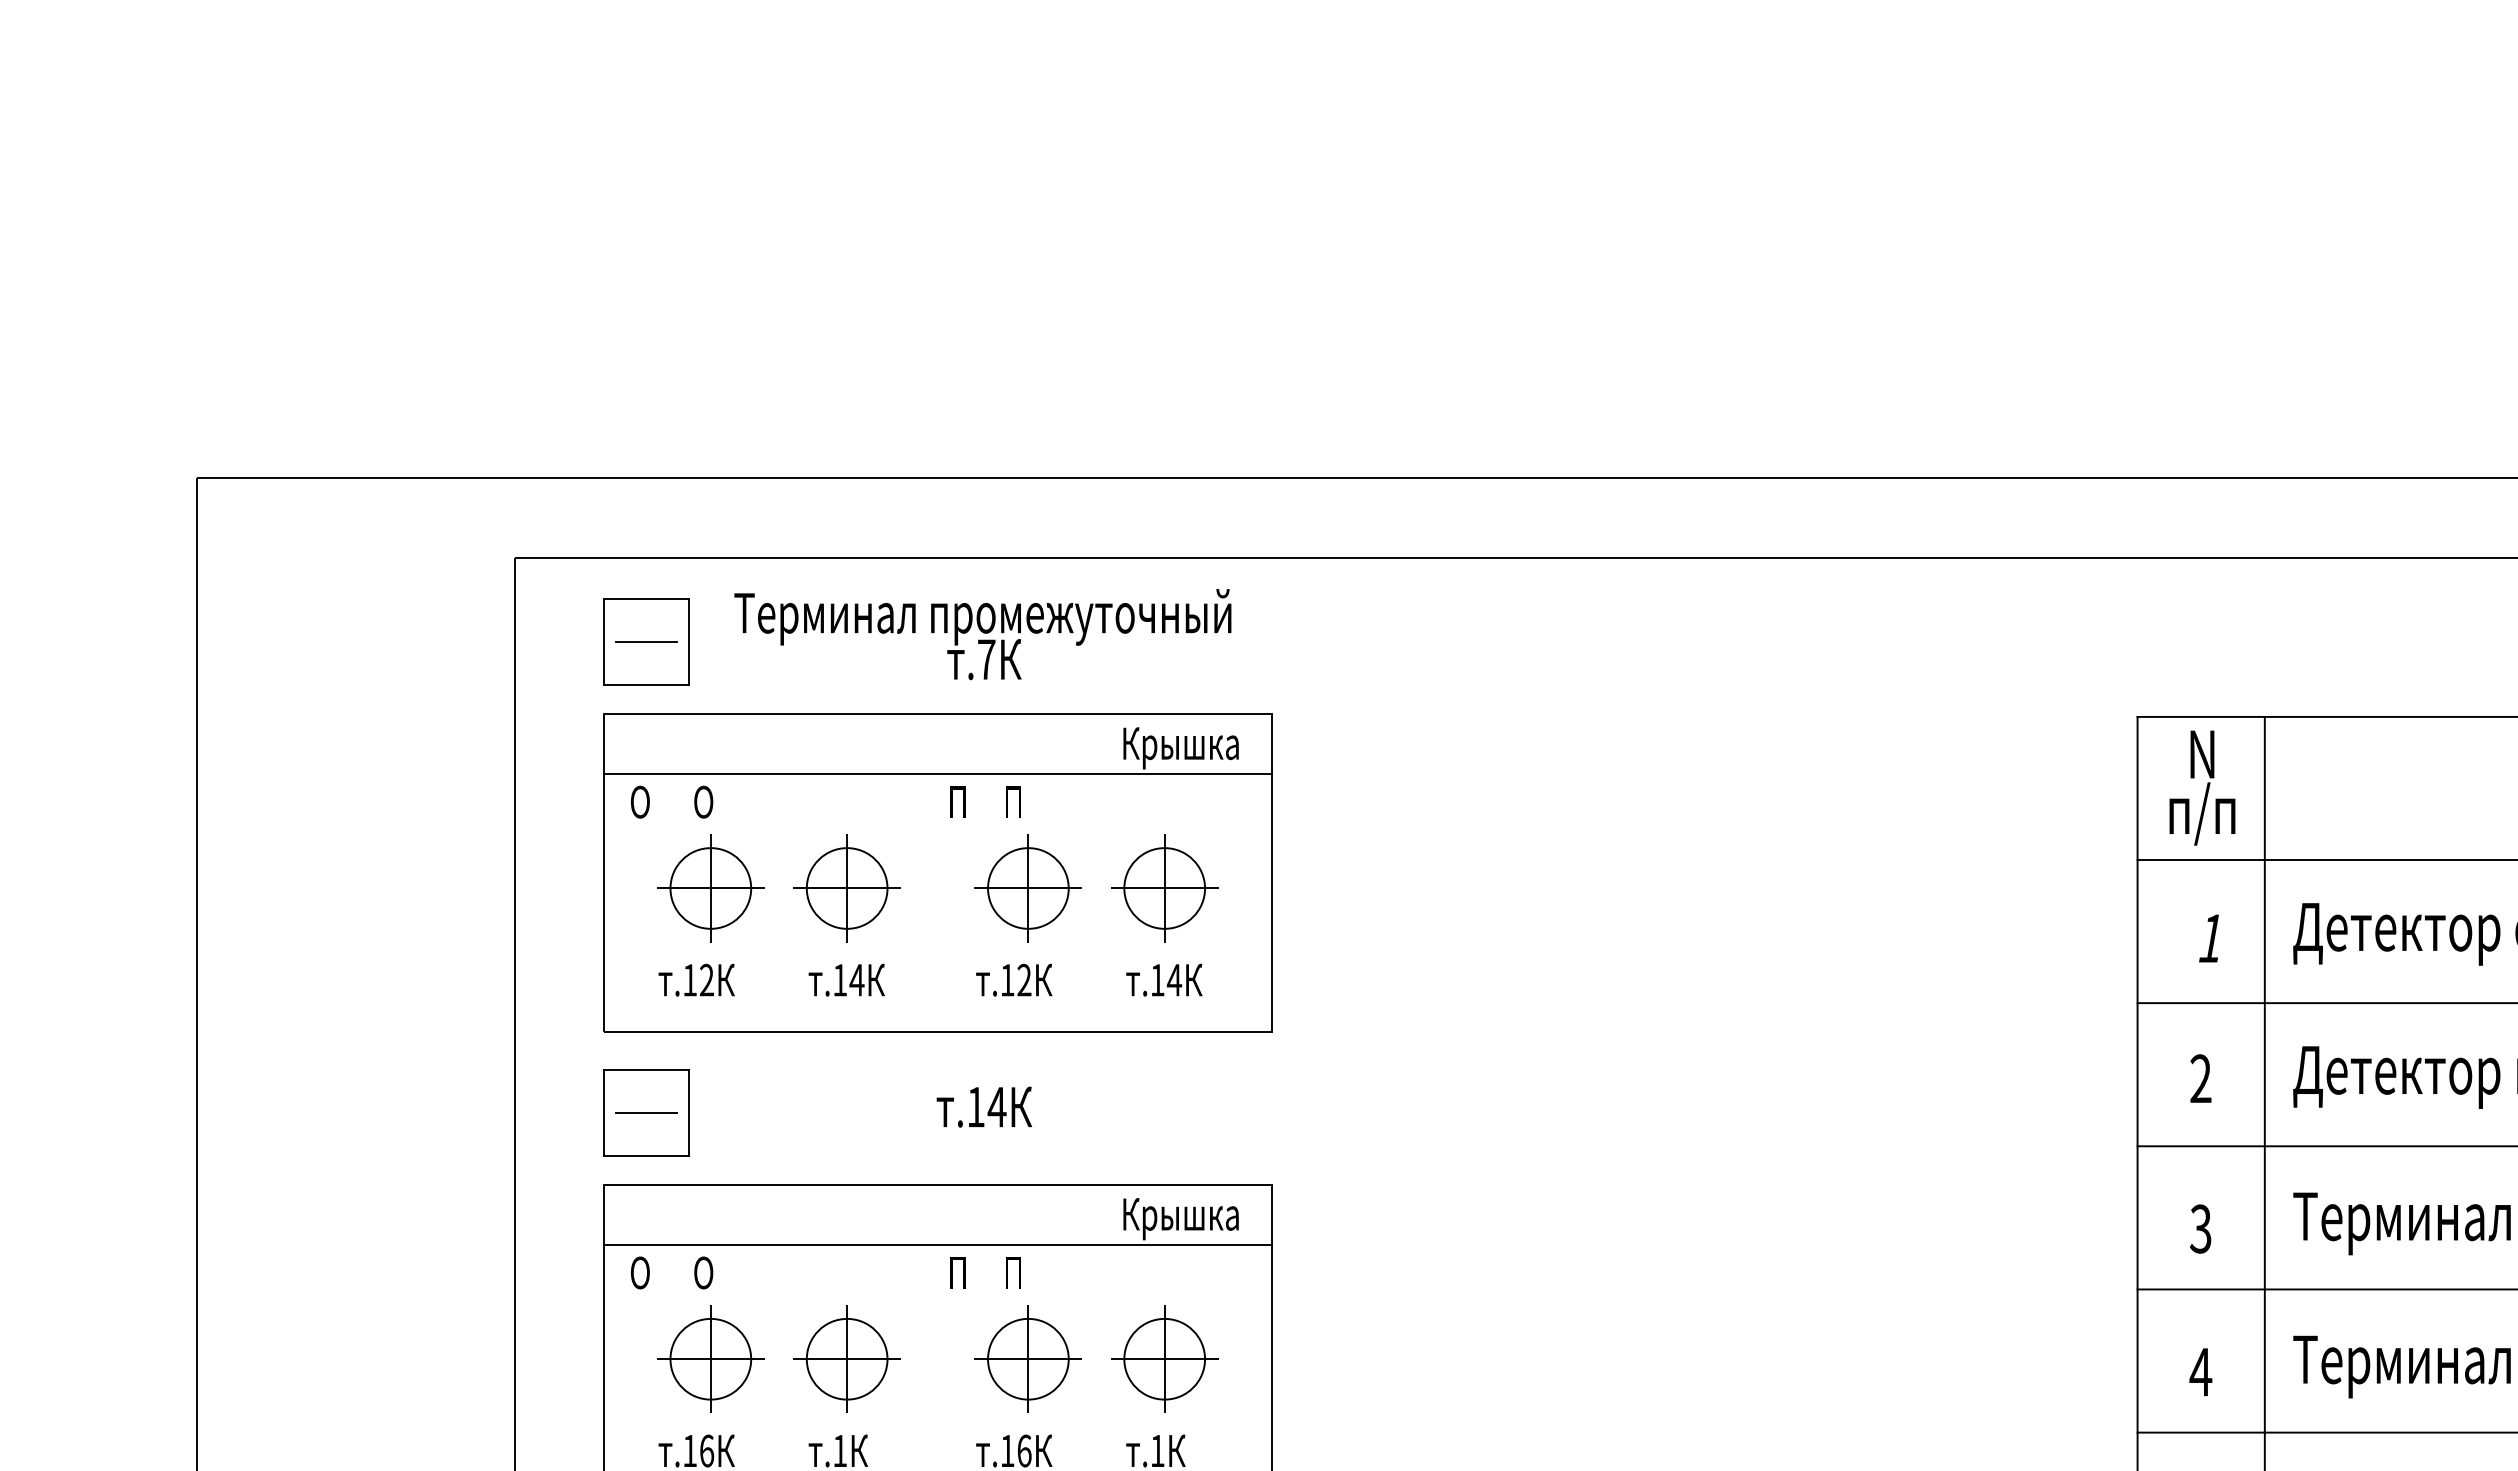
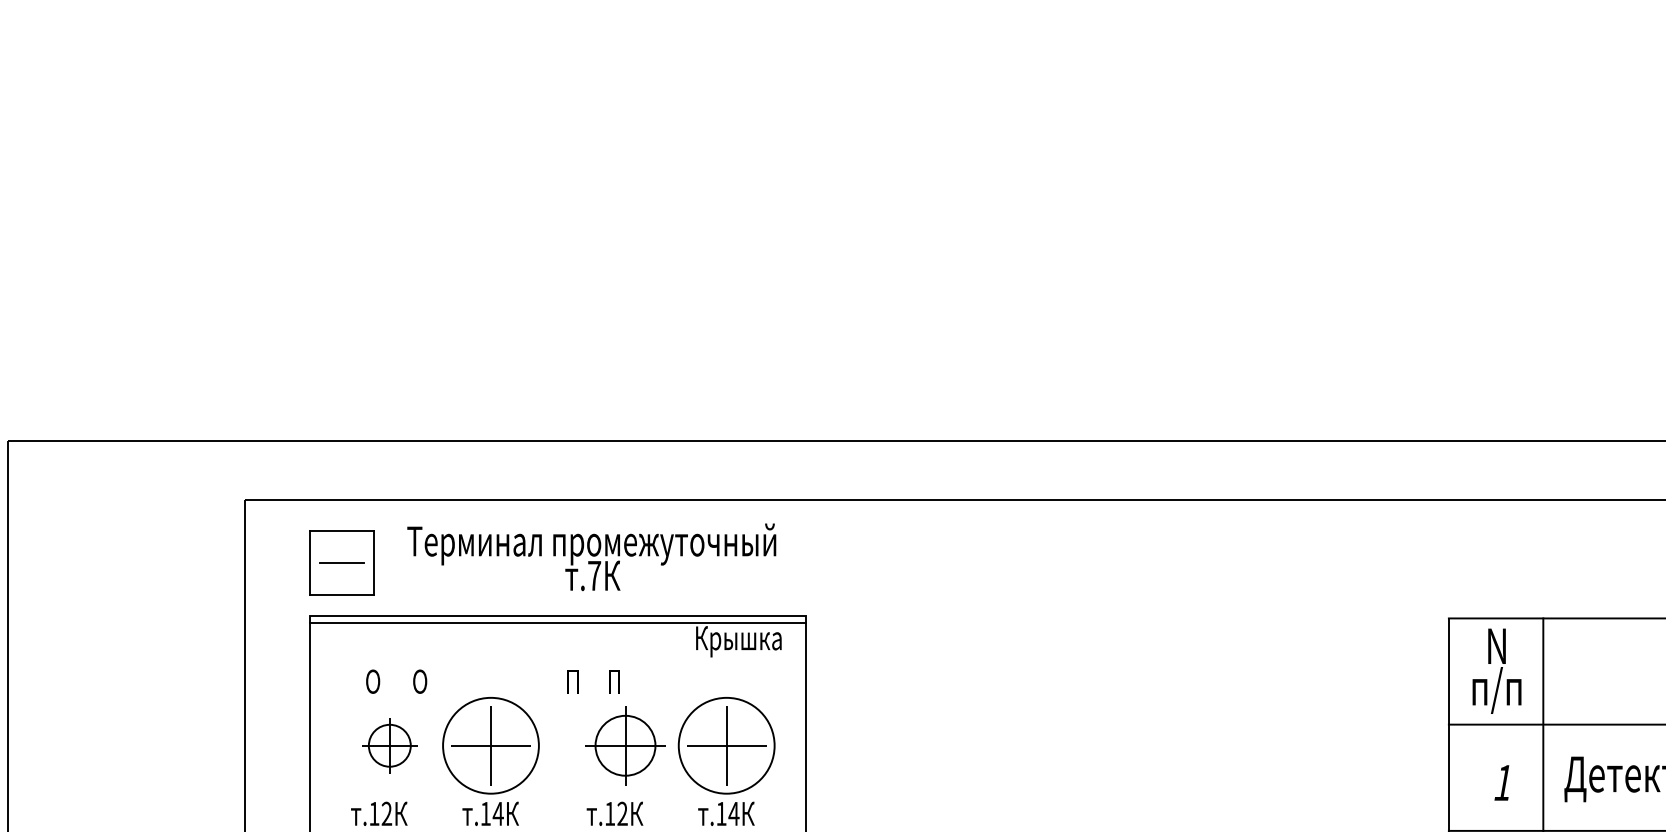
line: (937, 774) -> (558, 623), moved
text: (672, 801) -> (396, 681), moved
part: (710, 888) -> (389, 745), size x0.7
circle: (846, 888) -> (490, 745), size x1.6
circle: (1164, 888) -> (726, 745), size x1.6

